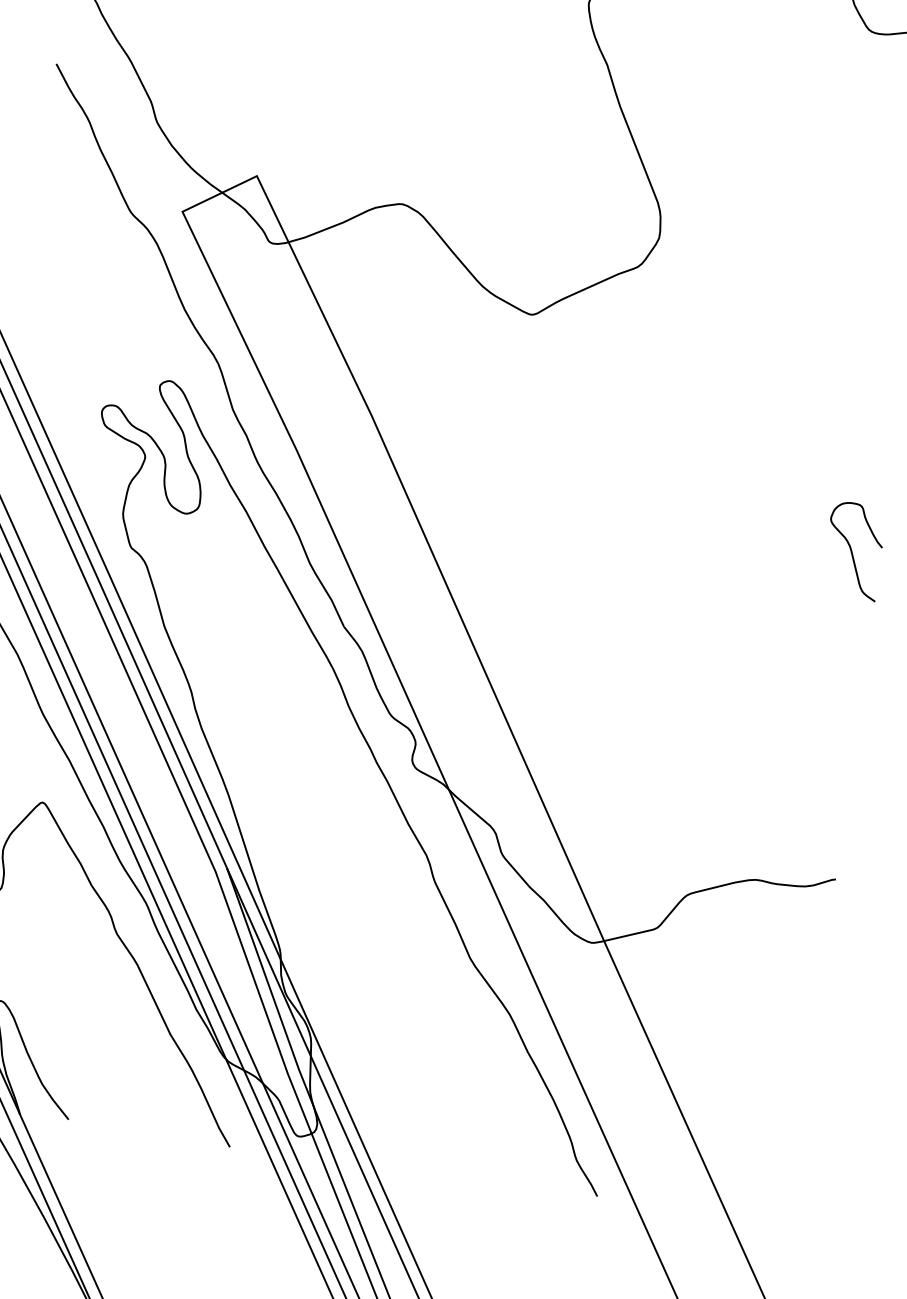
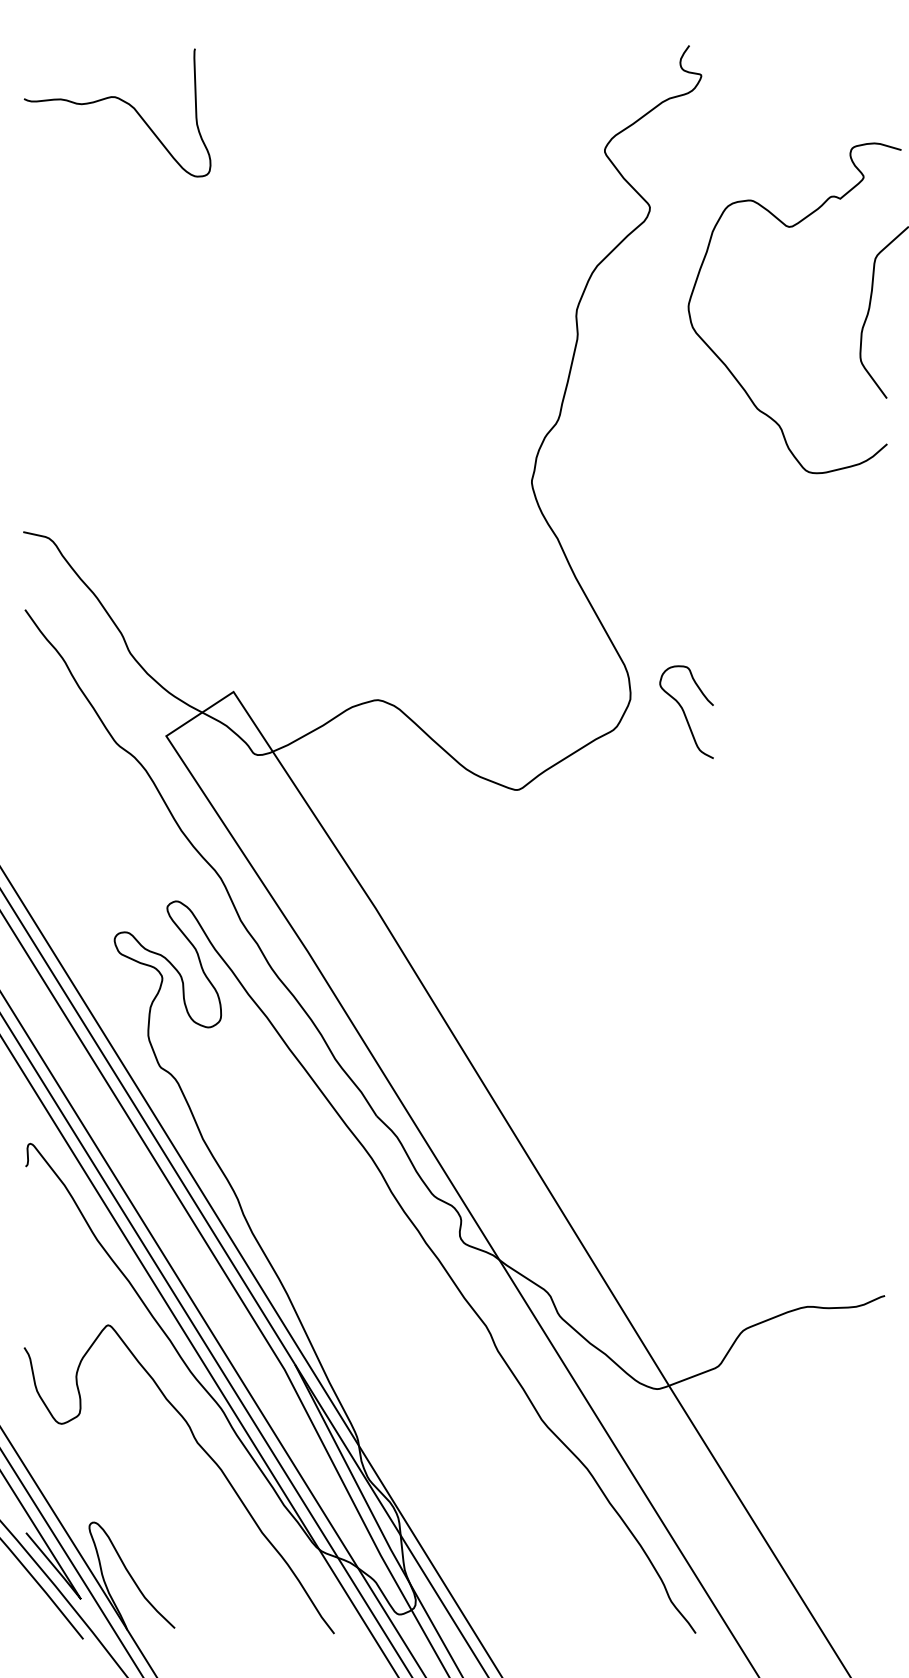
curve: (852, 552) -> (685, 713), moved

